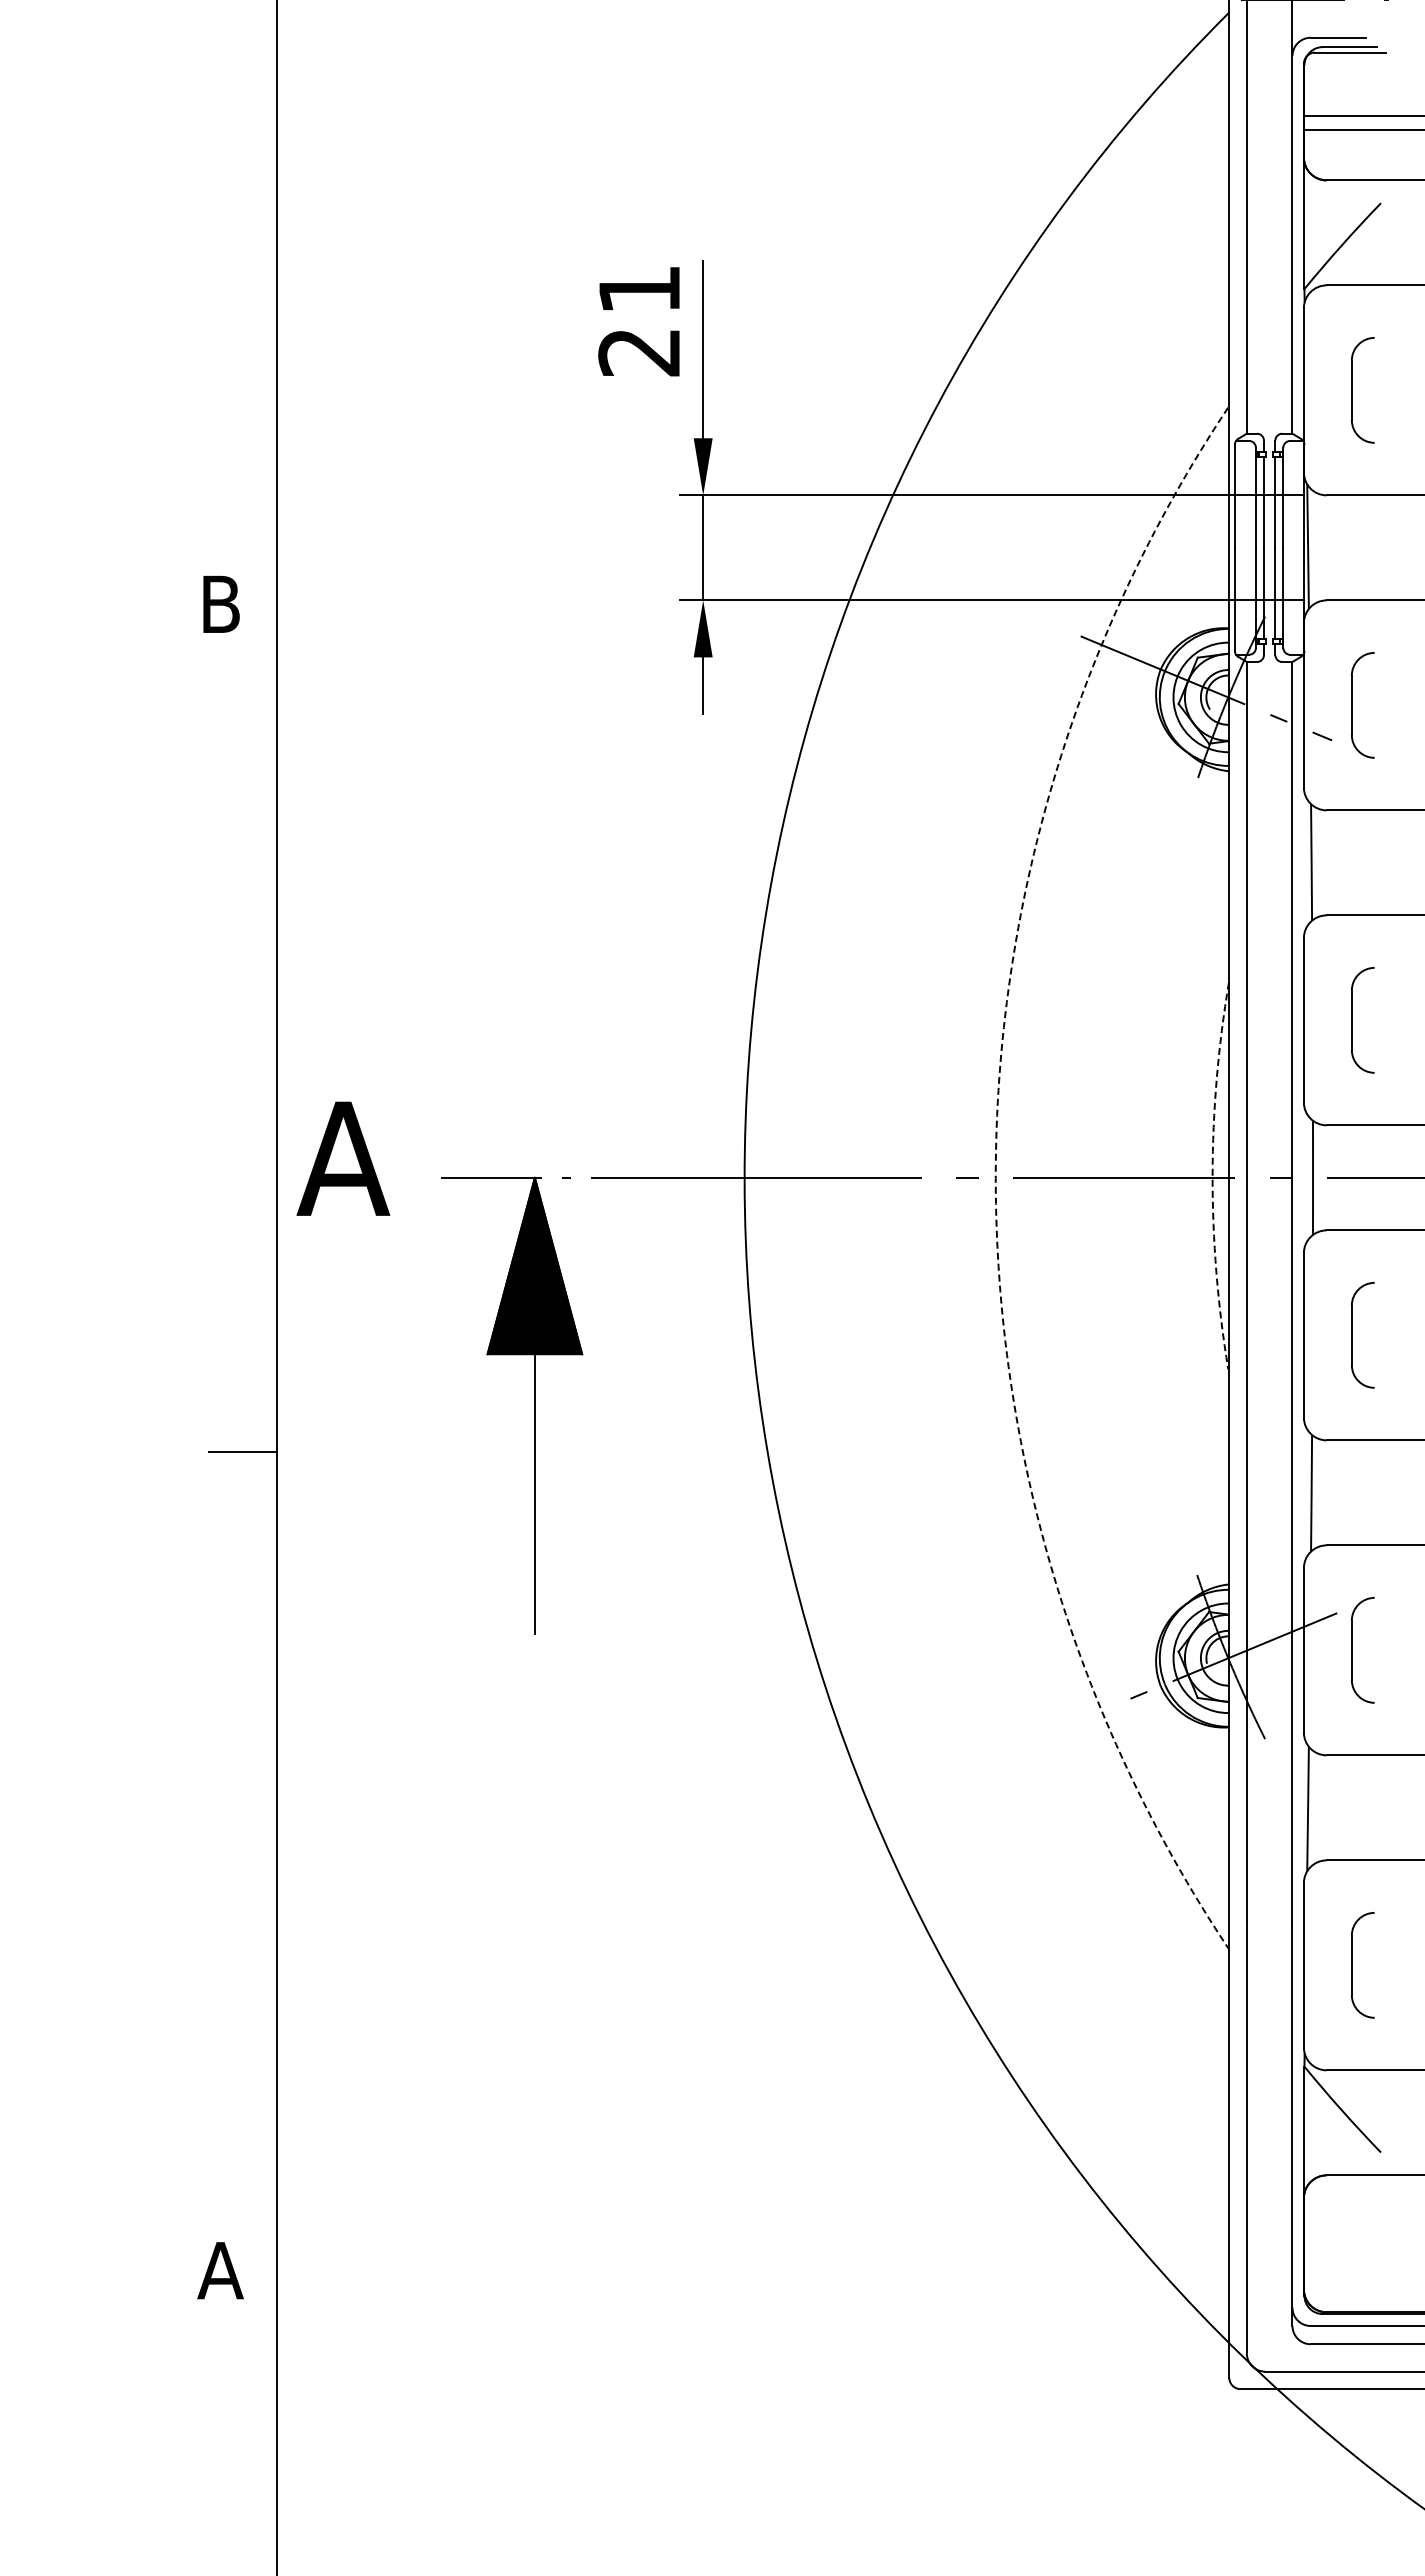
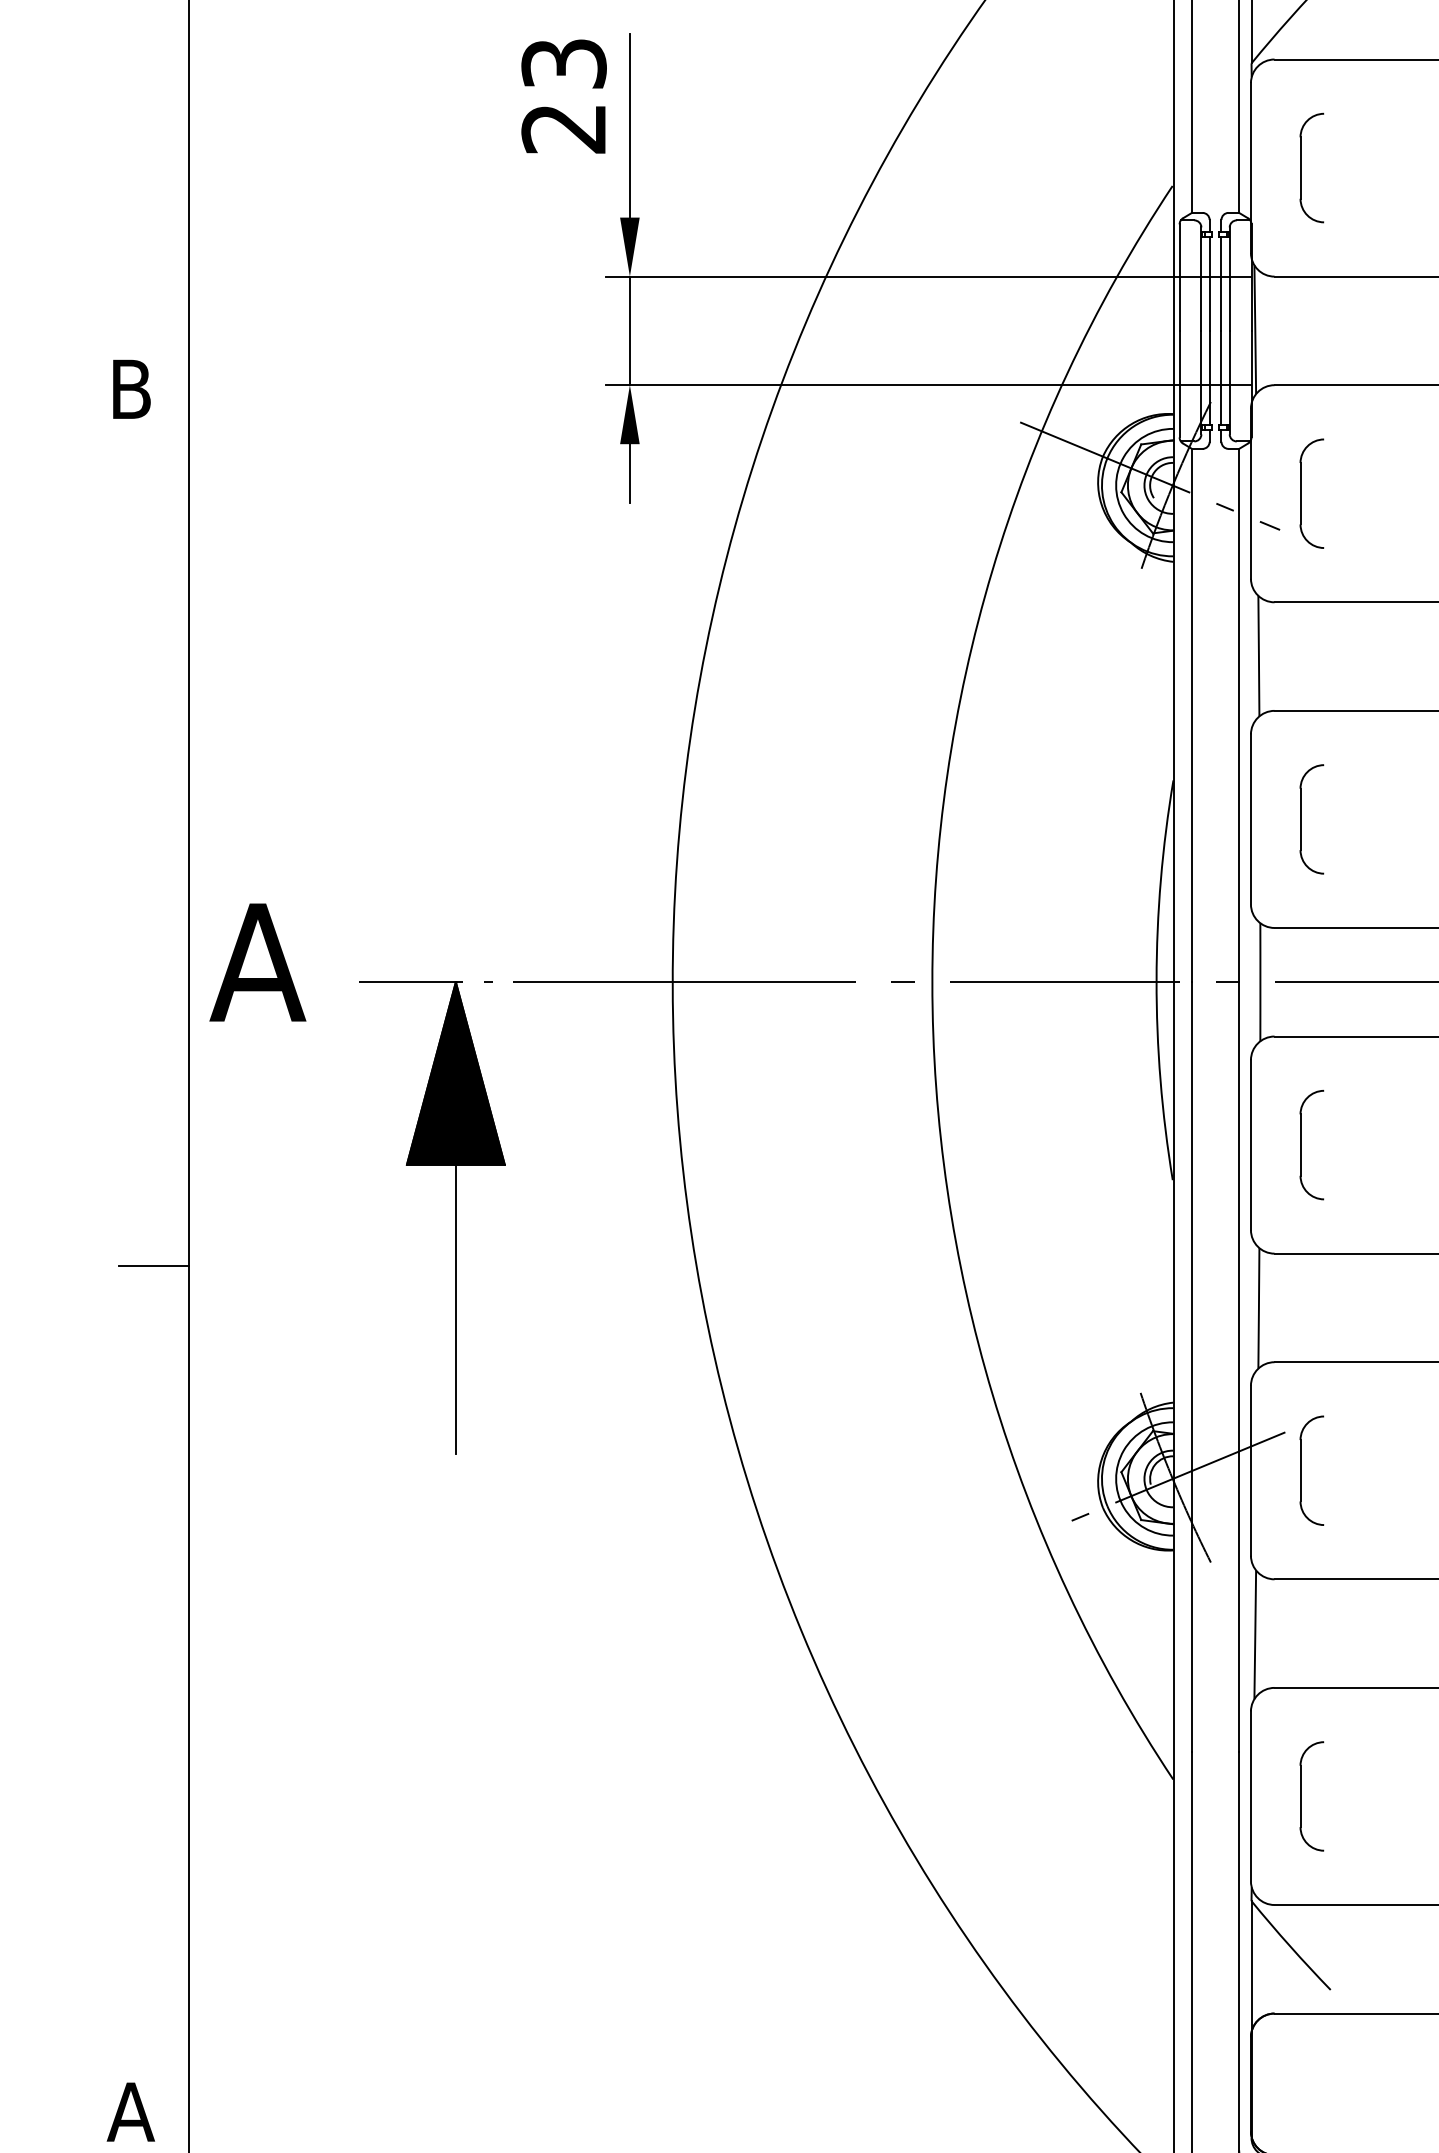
text: (639, 289) -> (564, 63), 21 -> 23
arc: (1212, 1175) -> (1156, 979), dashed -> solid
arc: (995, 1178) -> (932, 982), dashed -> solid

